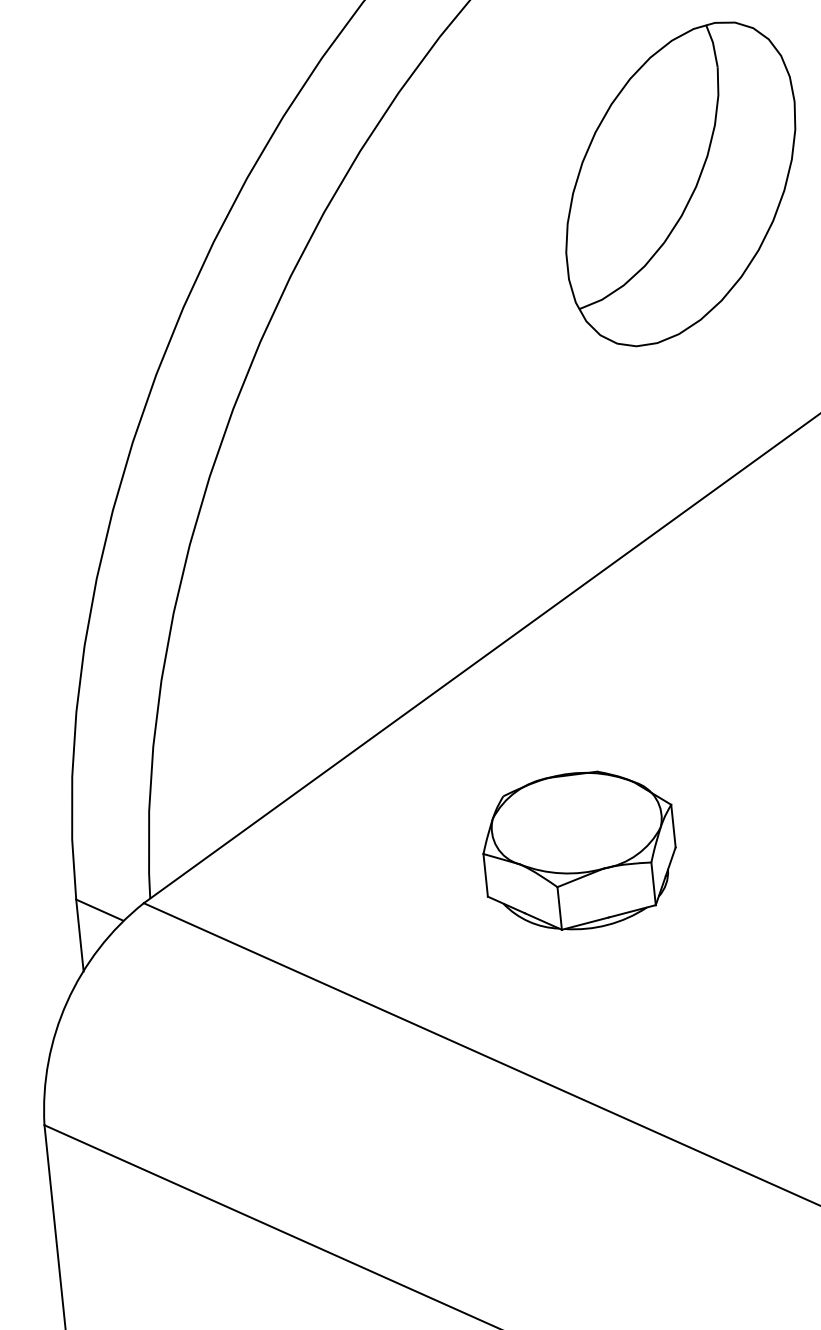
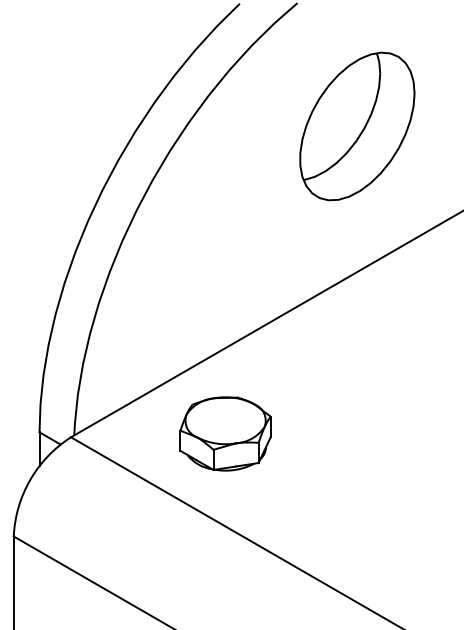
part: (579, 850) -> (225, 433), moved

